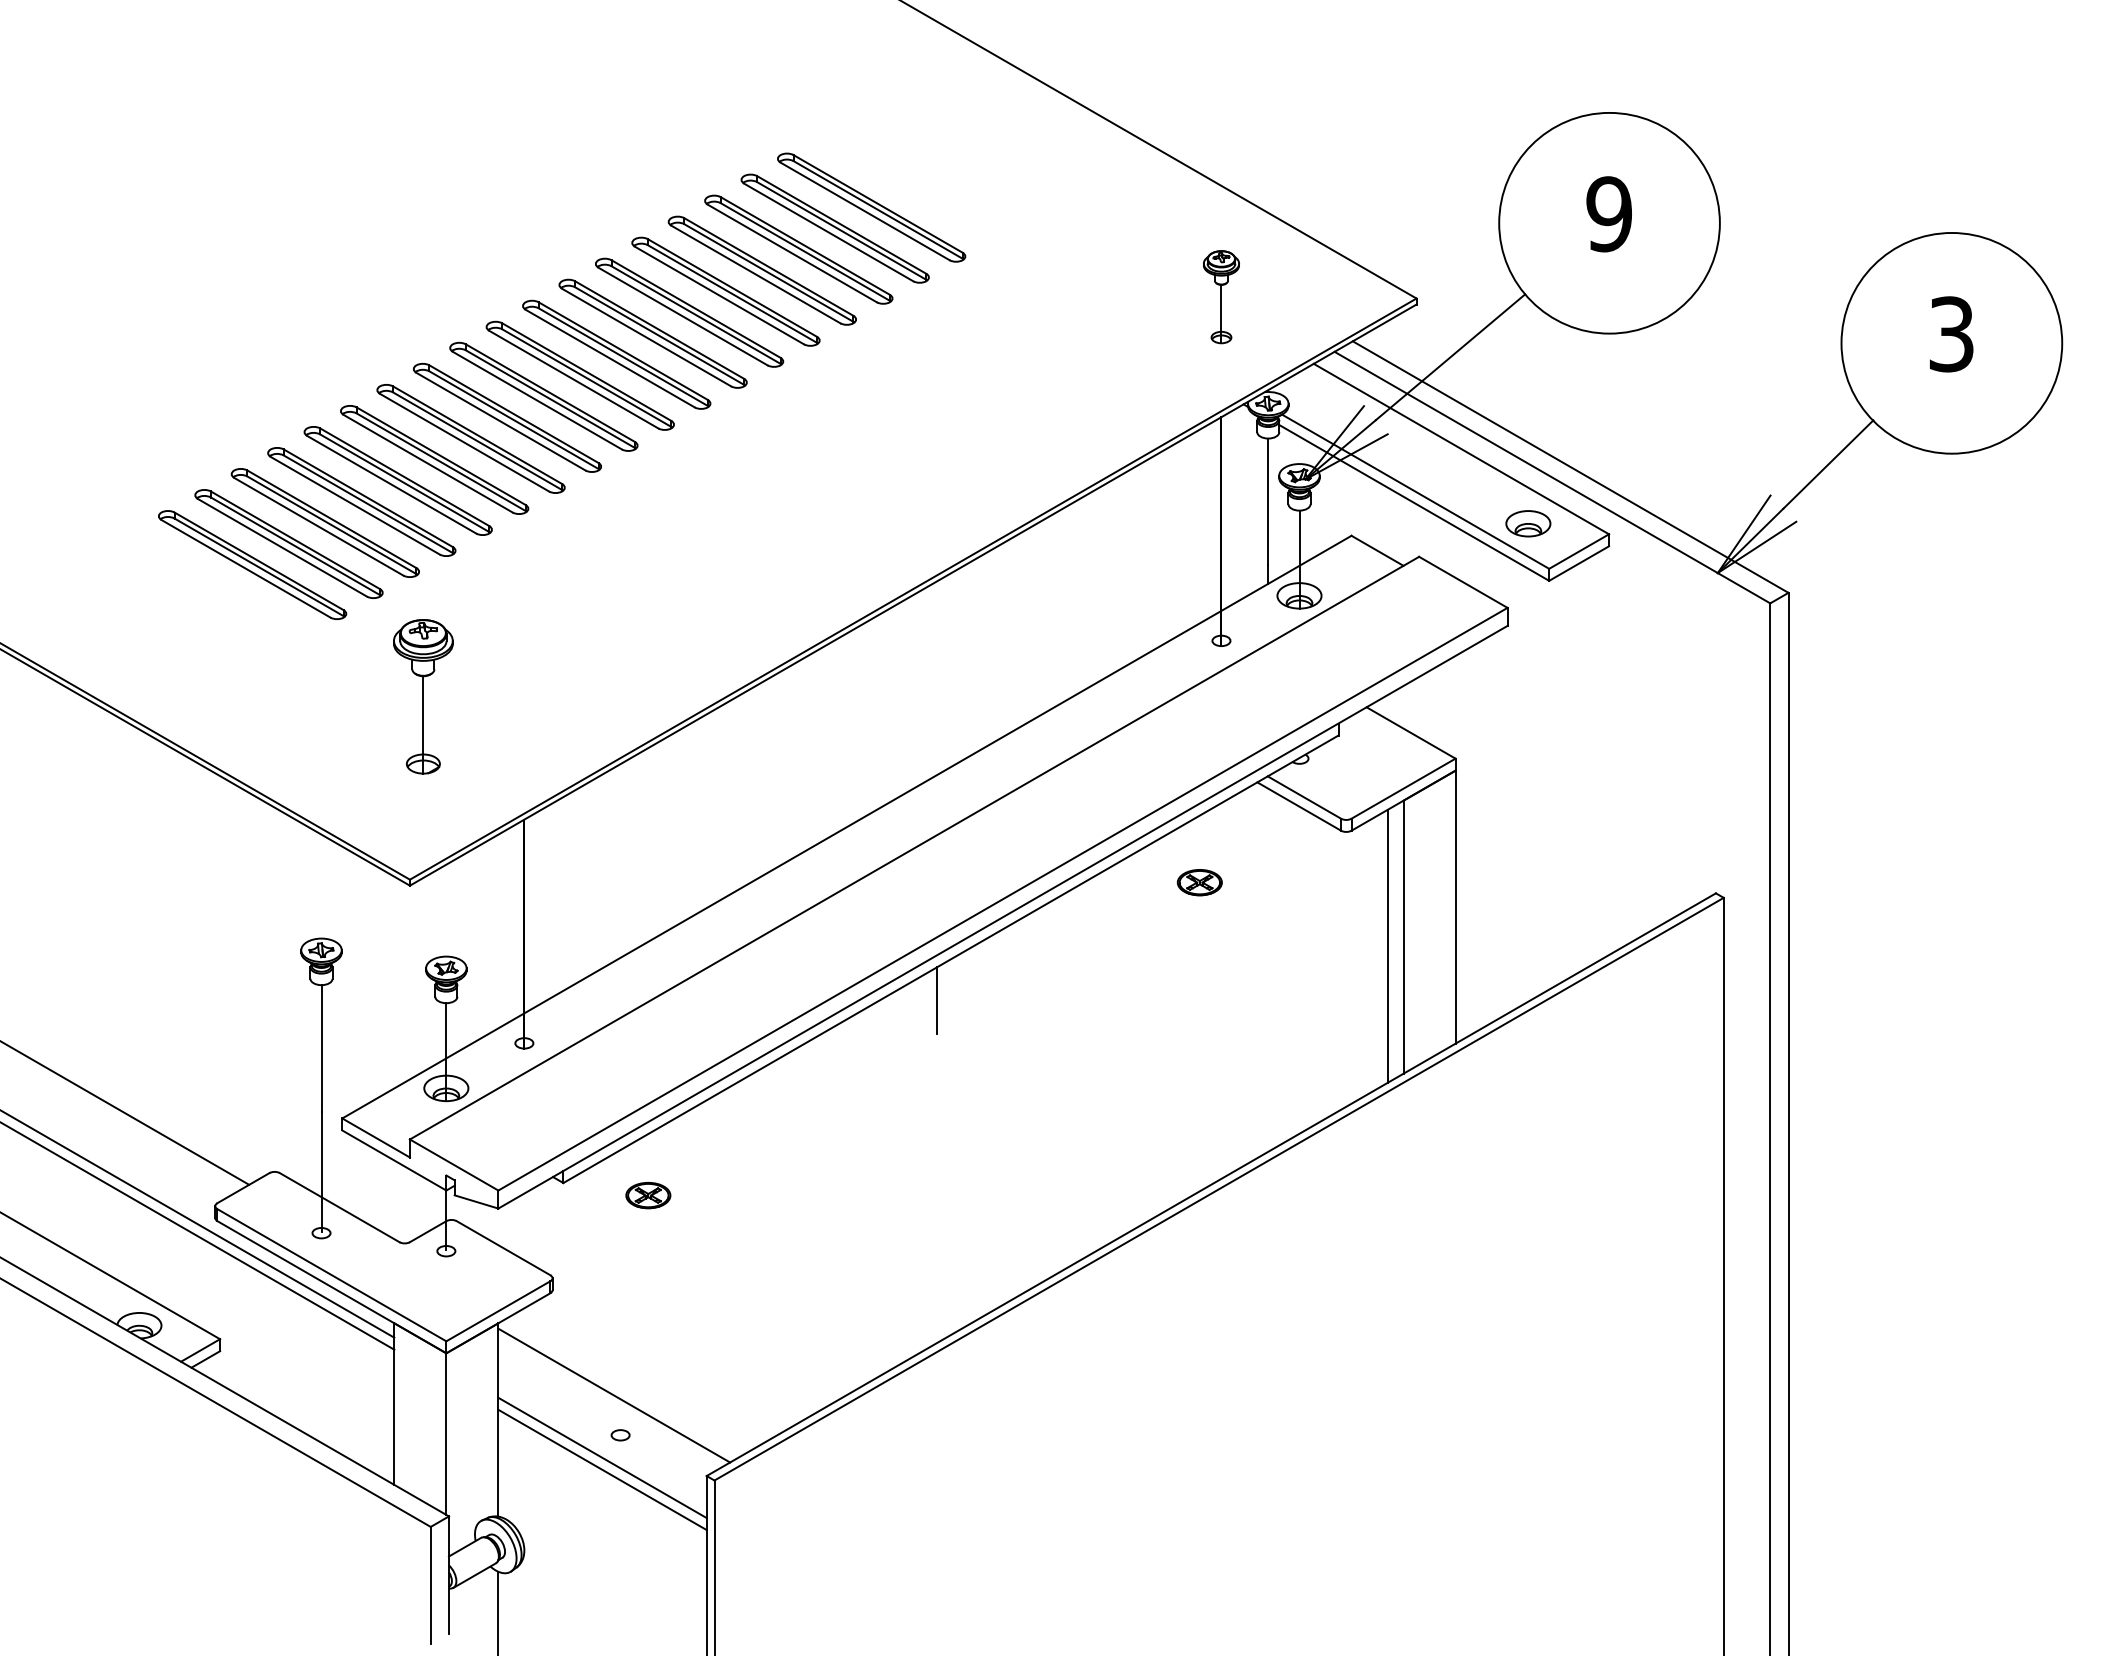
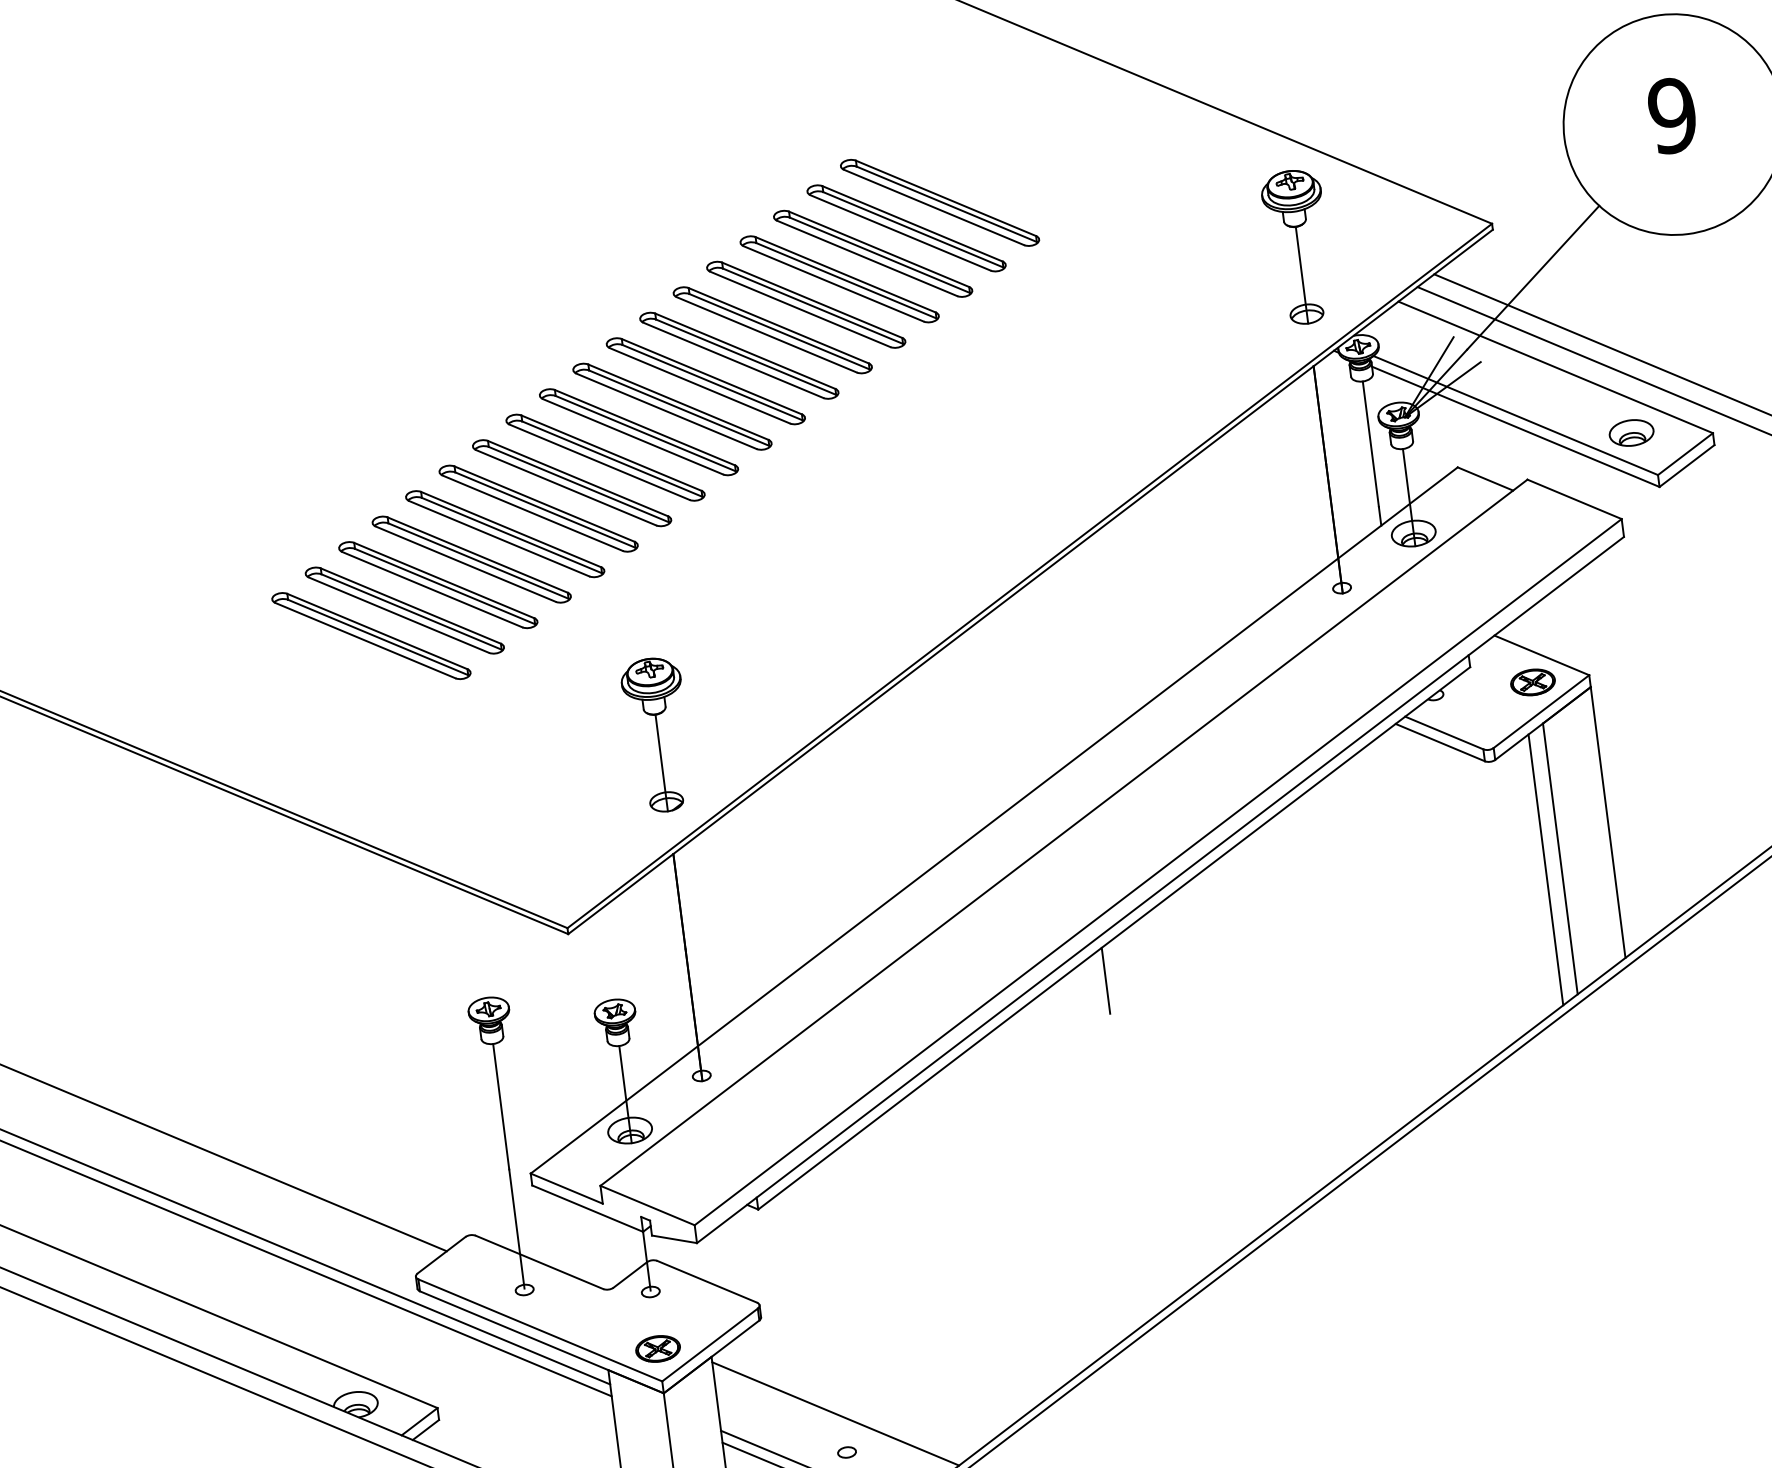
part: (1221, 296) -> (1298, 246), size x1.67
part: (423, 696) -> (658, 734), moved
part: (1199, 882) -> (1532, 682), moved
part: (648, 1195) -> (658, 1348), moved

